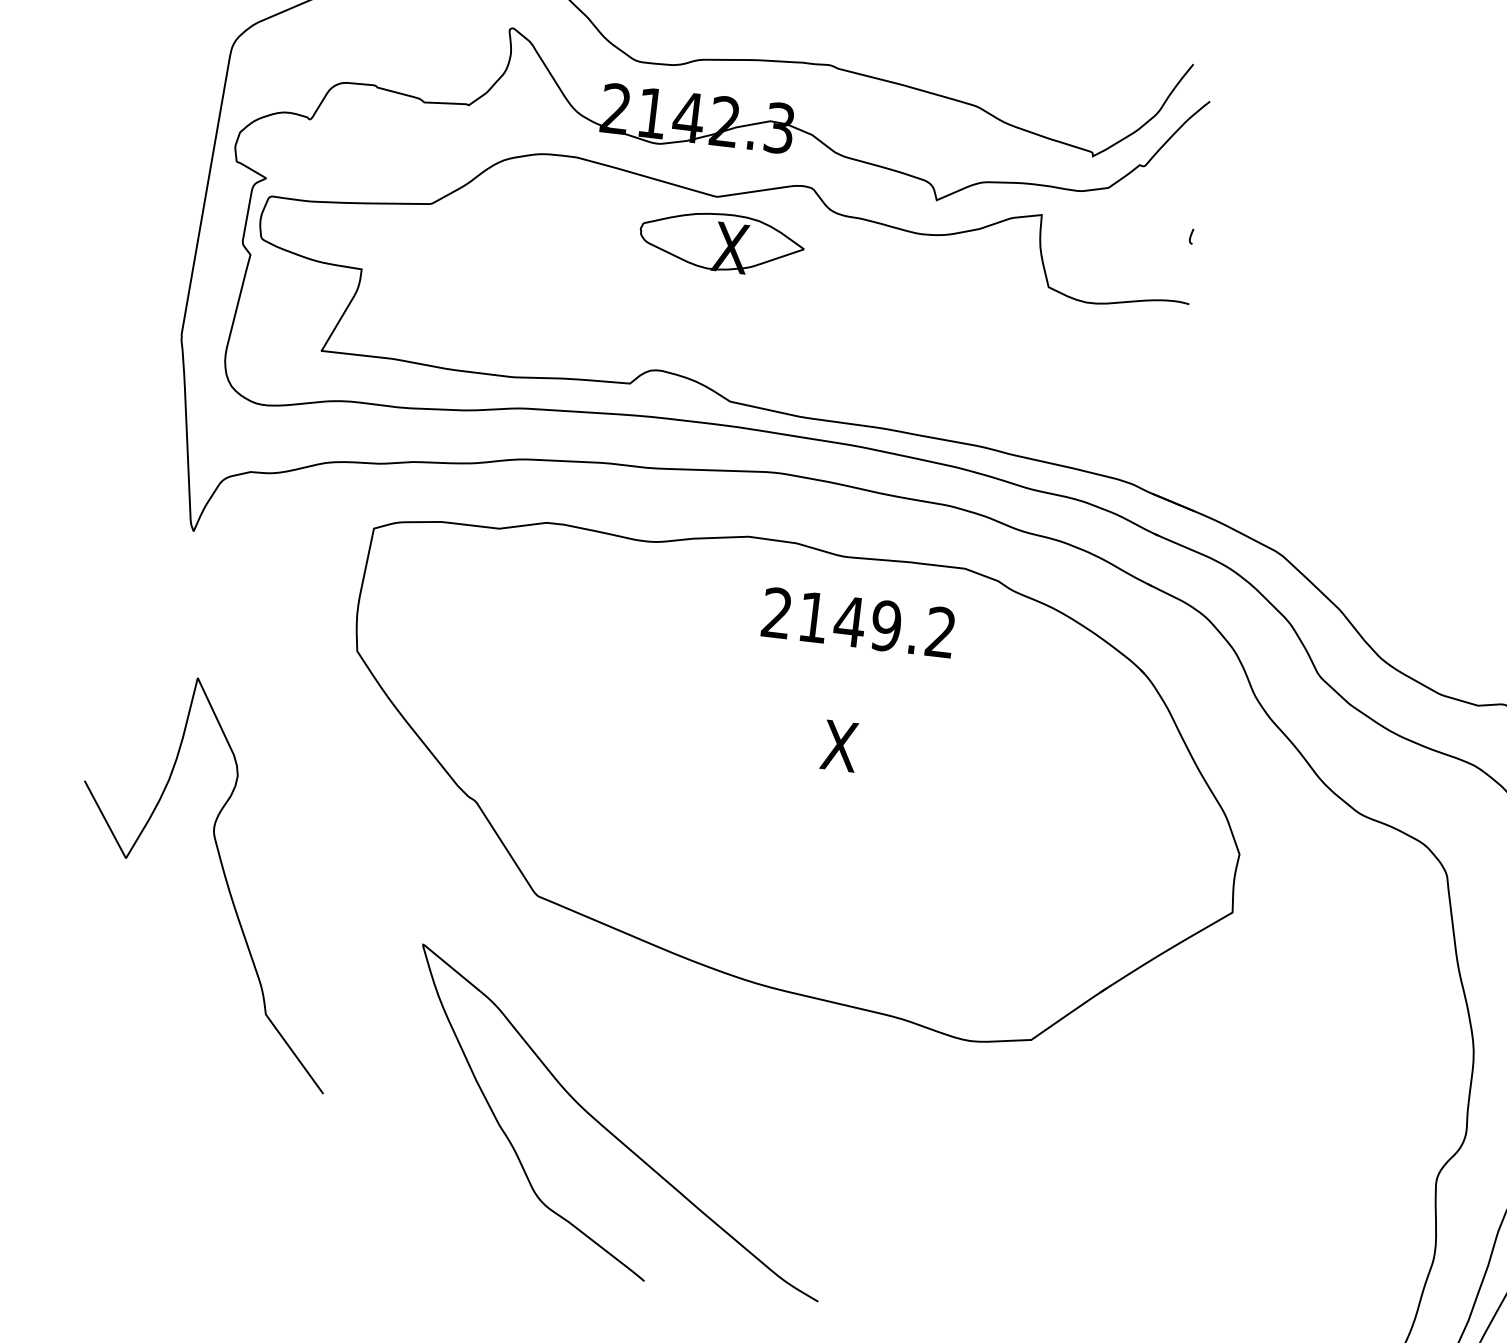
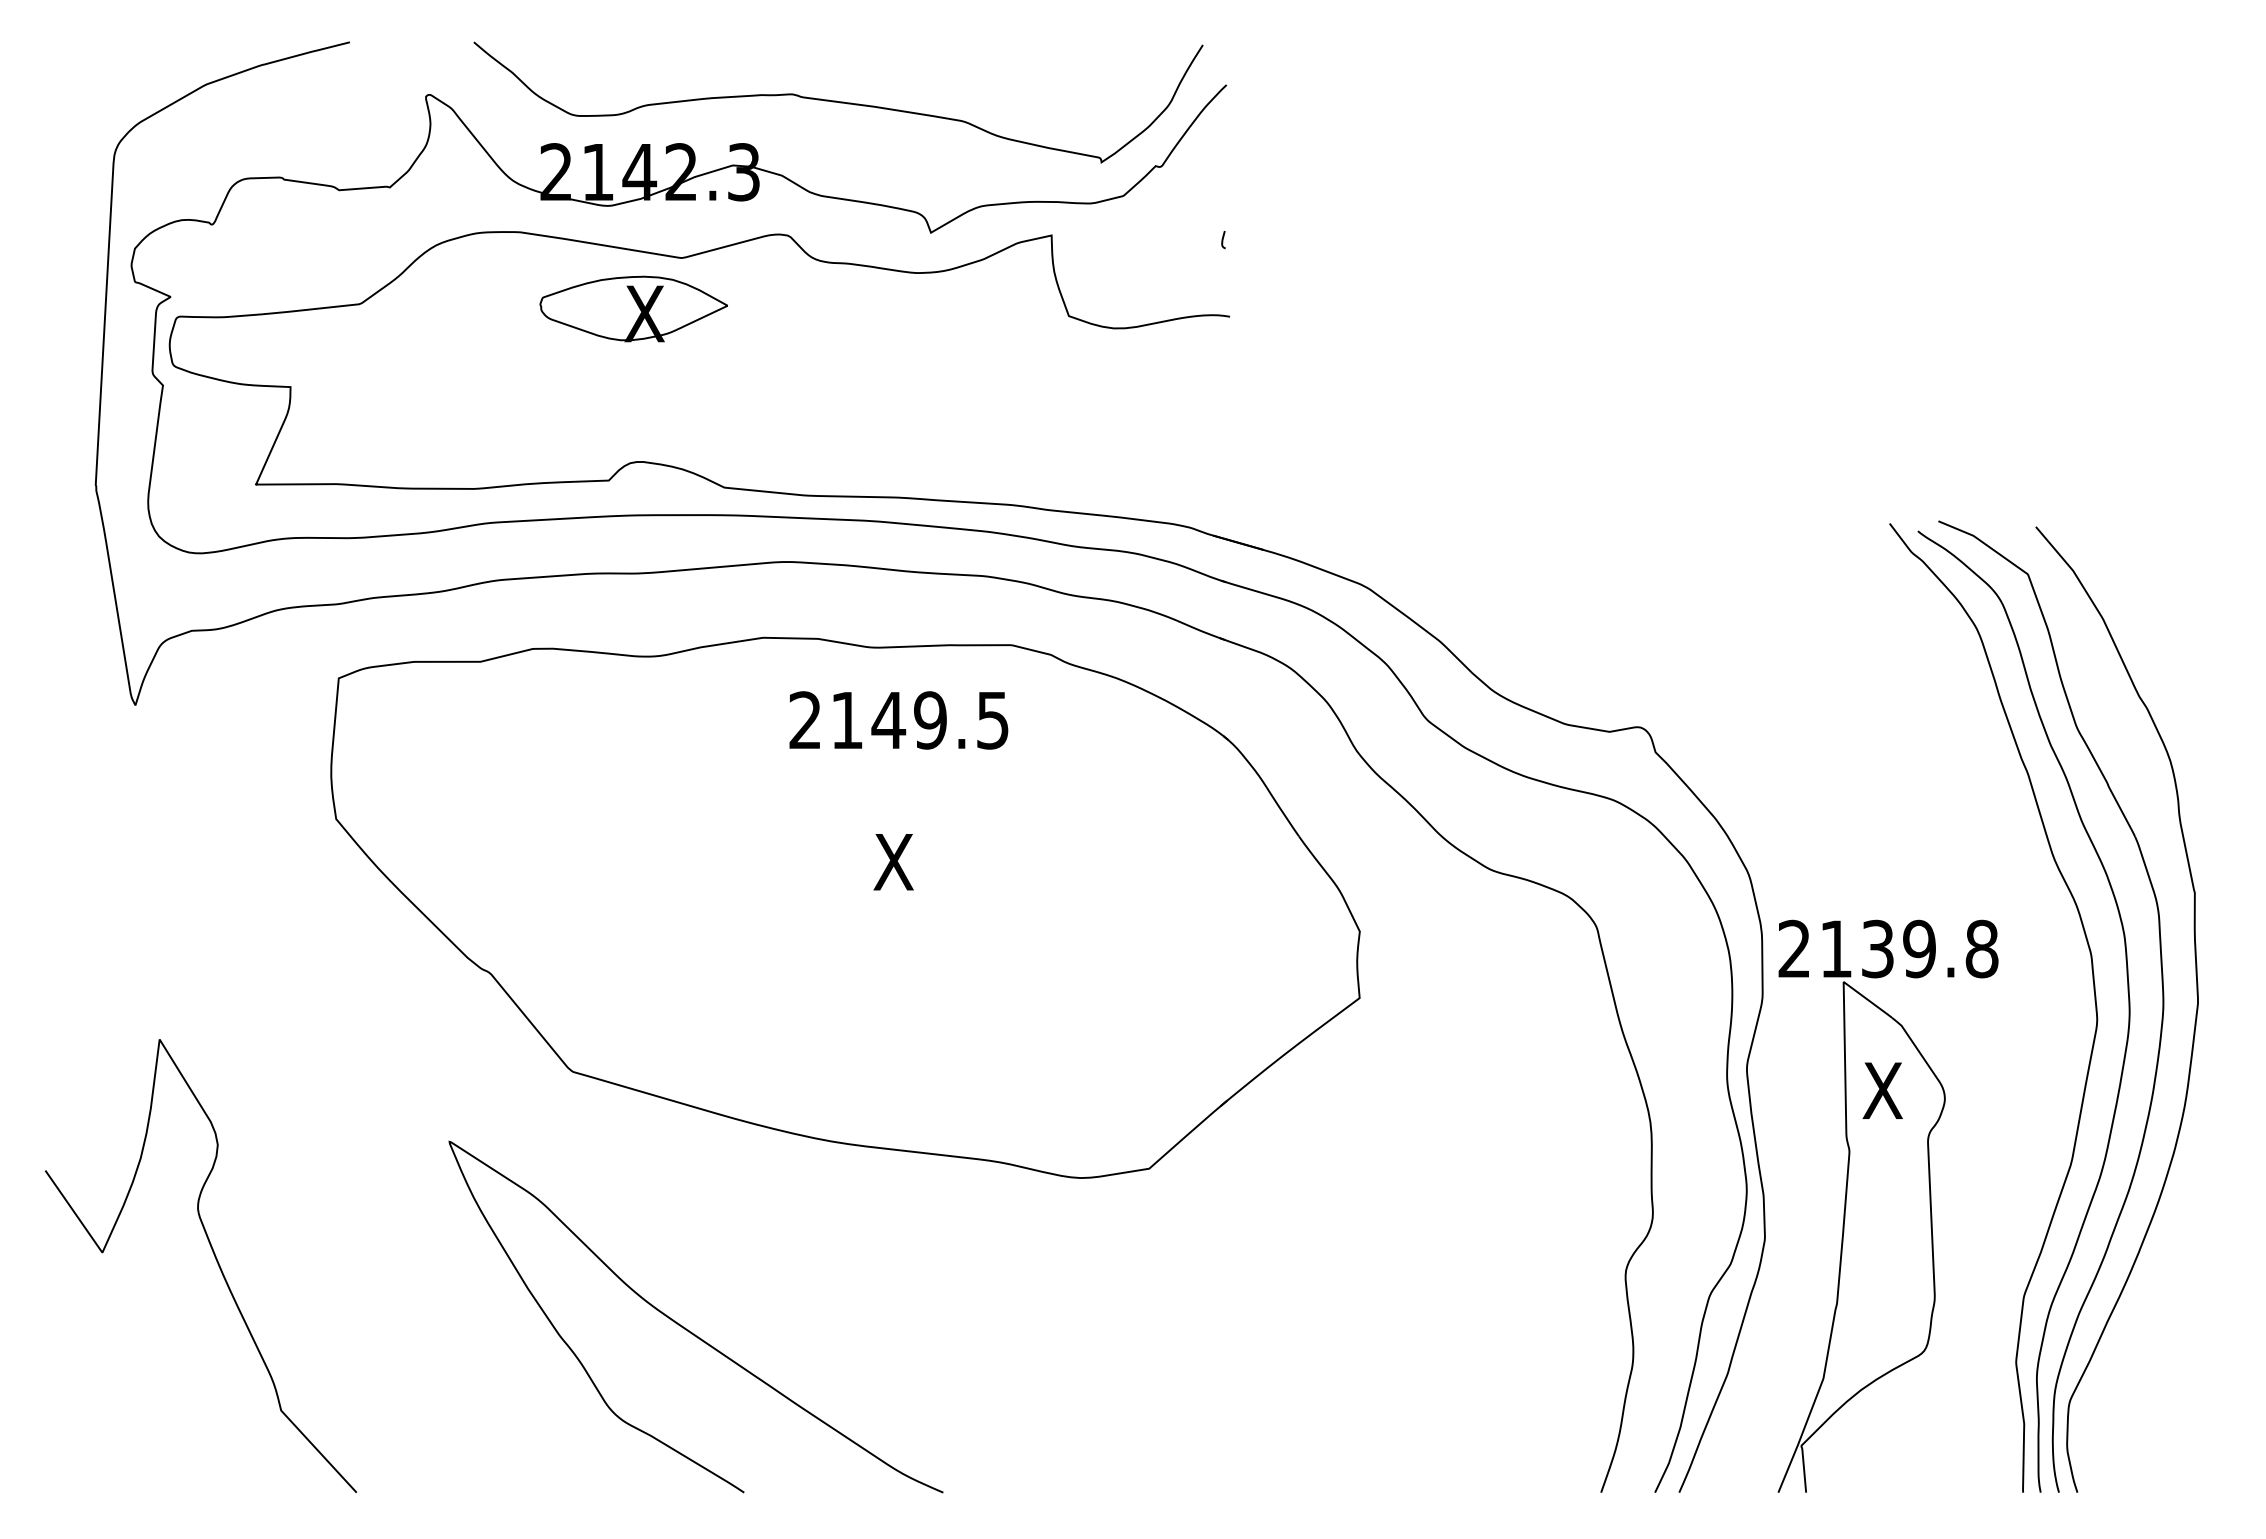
part: (721, 242) -> (633, 308), moved
text: (940, 632) -> (992, 720), 2149.2 -> 2149.5
curve: (223, 874) -> (214, 1257), moved

